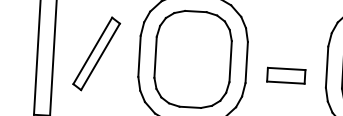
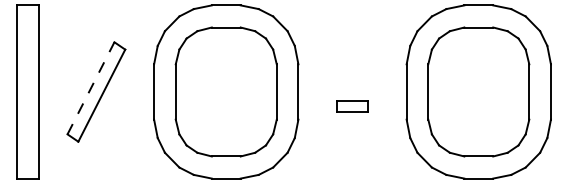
line: (92, 51) -> (90, 88), solid -> dashed
part: (286, 75) -> (352, 106), size x0.6

